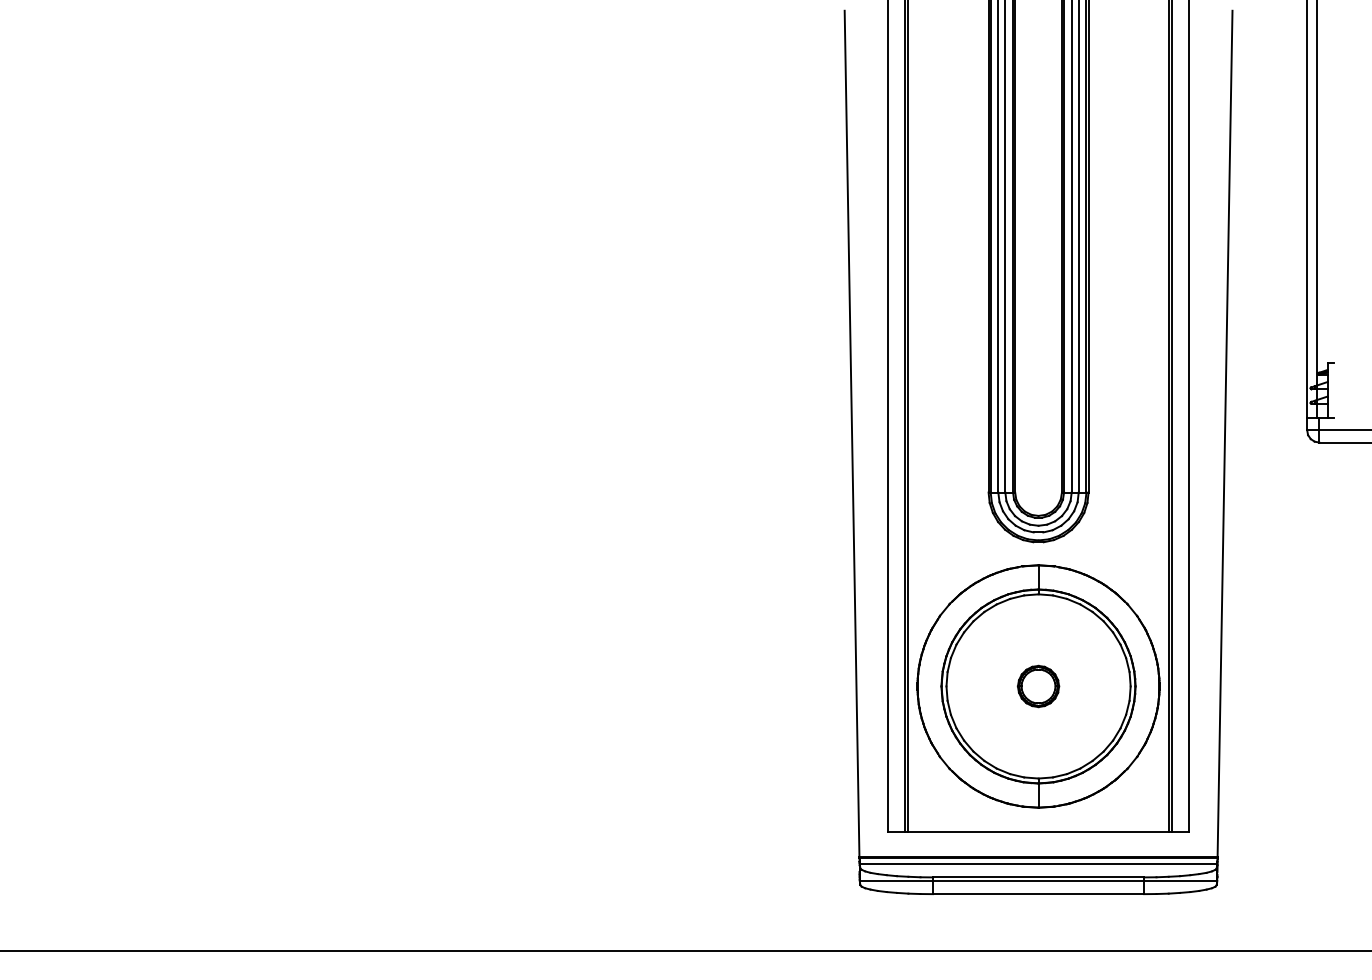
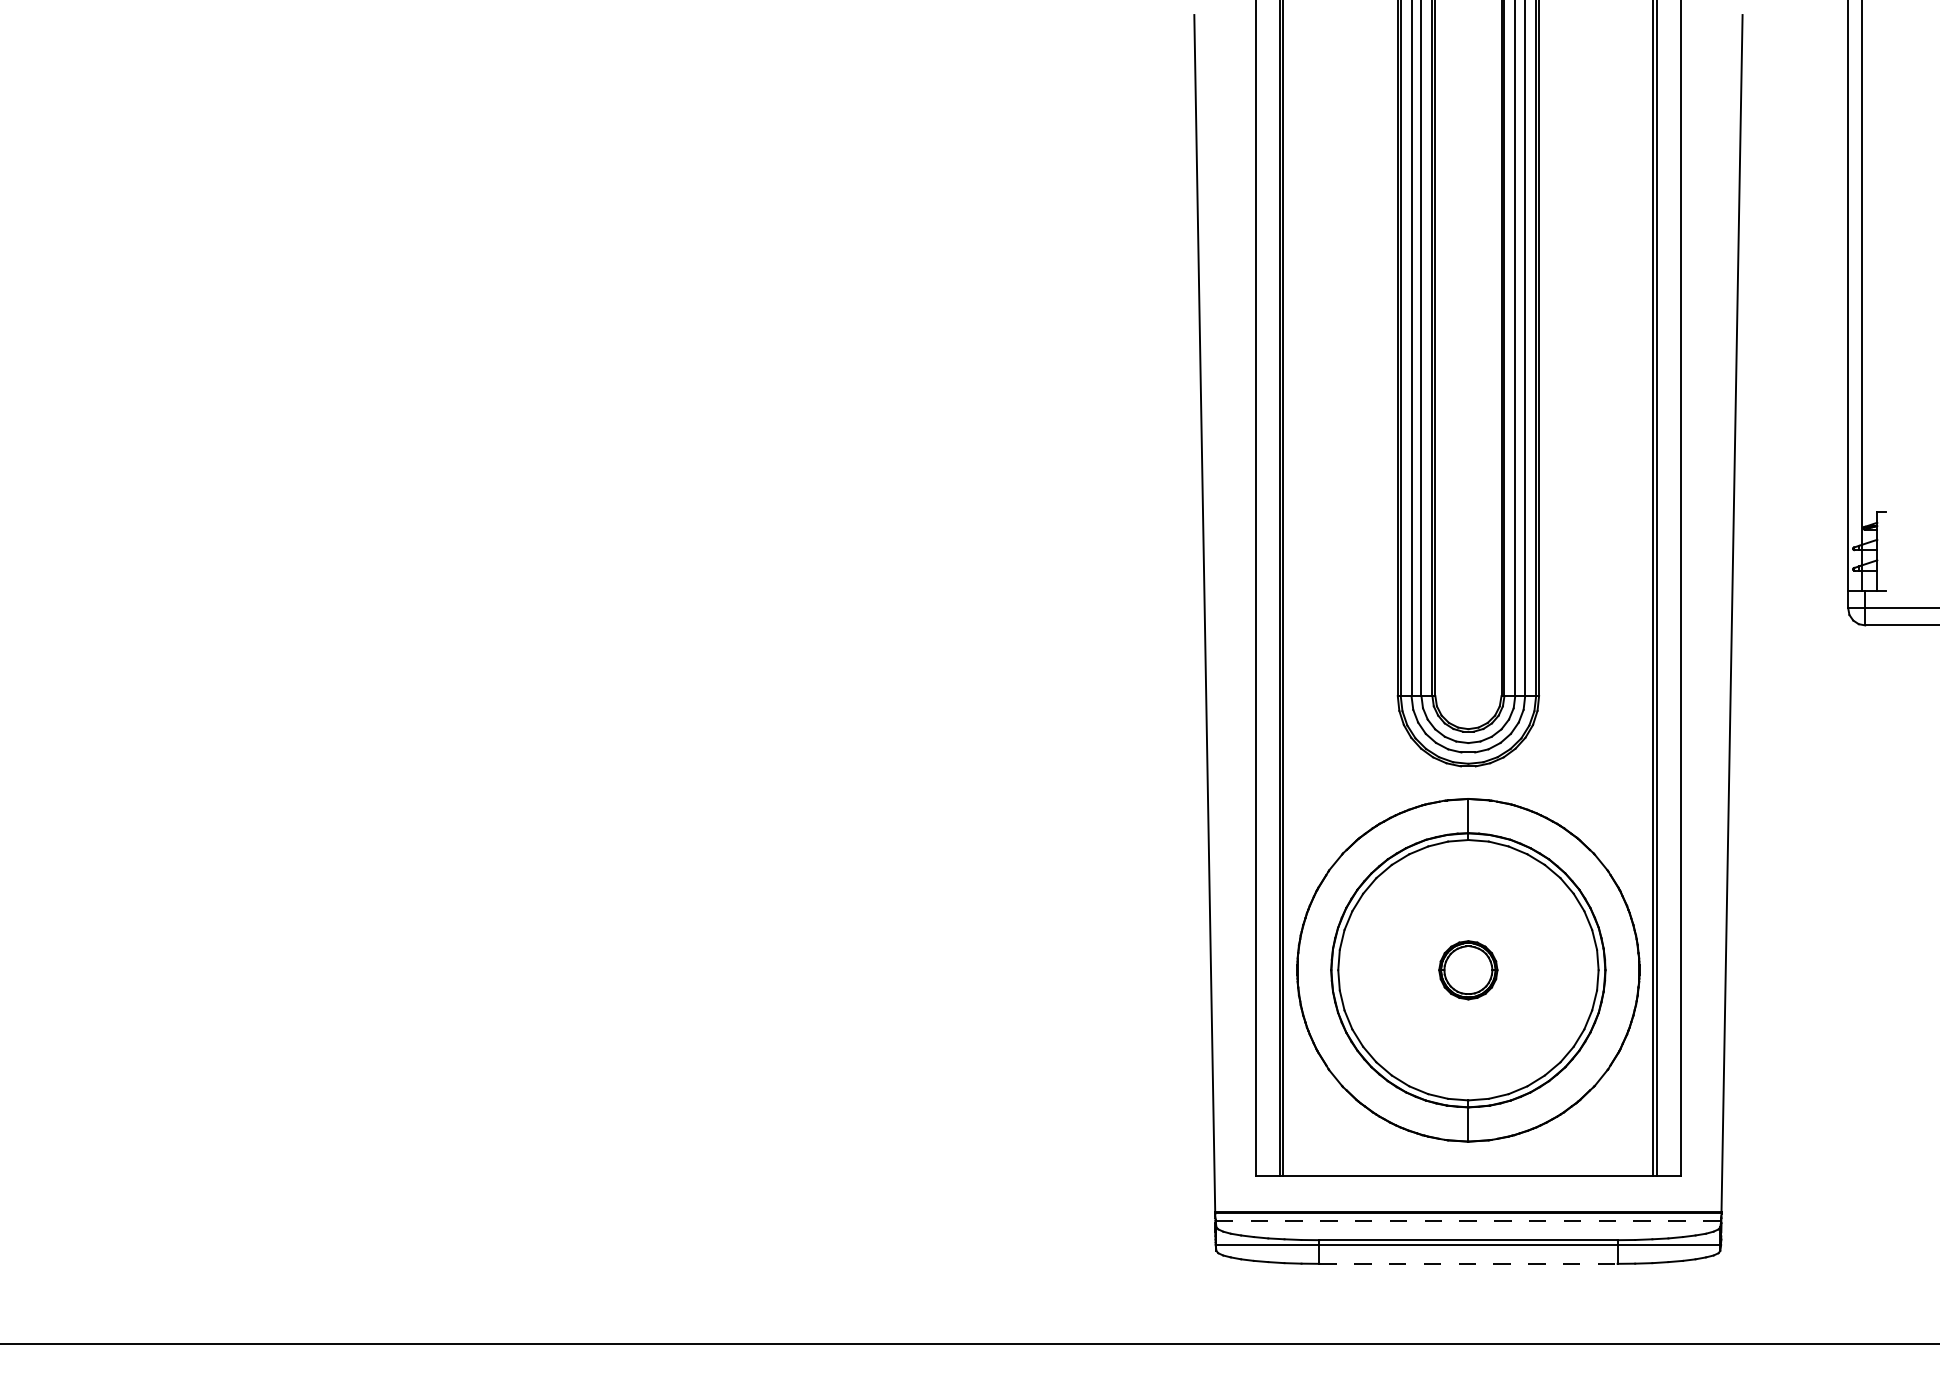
line: (1038, 864) -> (1468, 1221), solid -> dashed
line: (1038, 894) -> (1468, 1264), solid -> dashed

